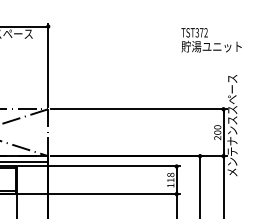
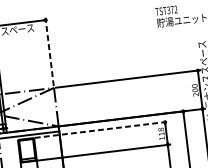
line: (48, 65) -> (49, 52), solid -> dashed
line: (98, 166) -> (100, 129), solid -> dashed

